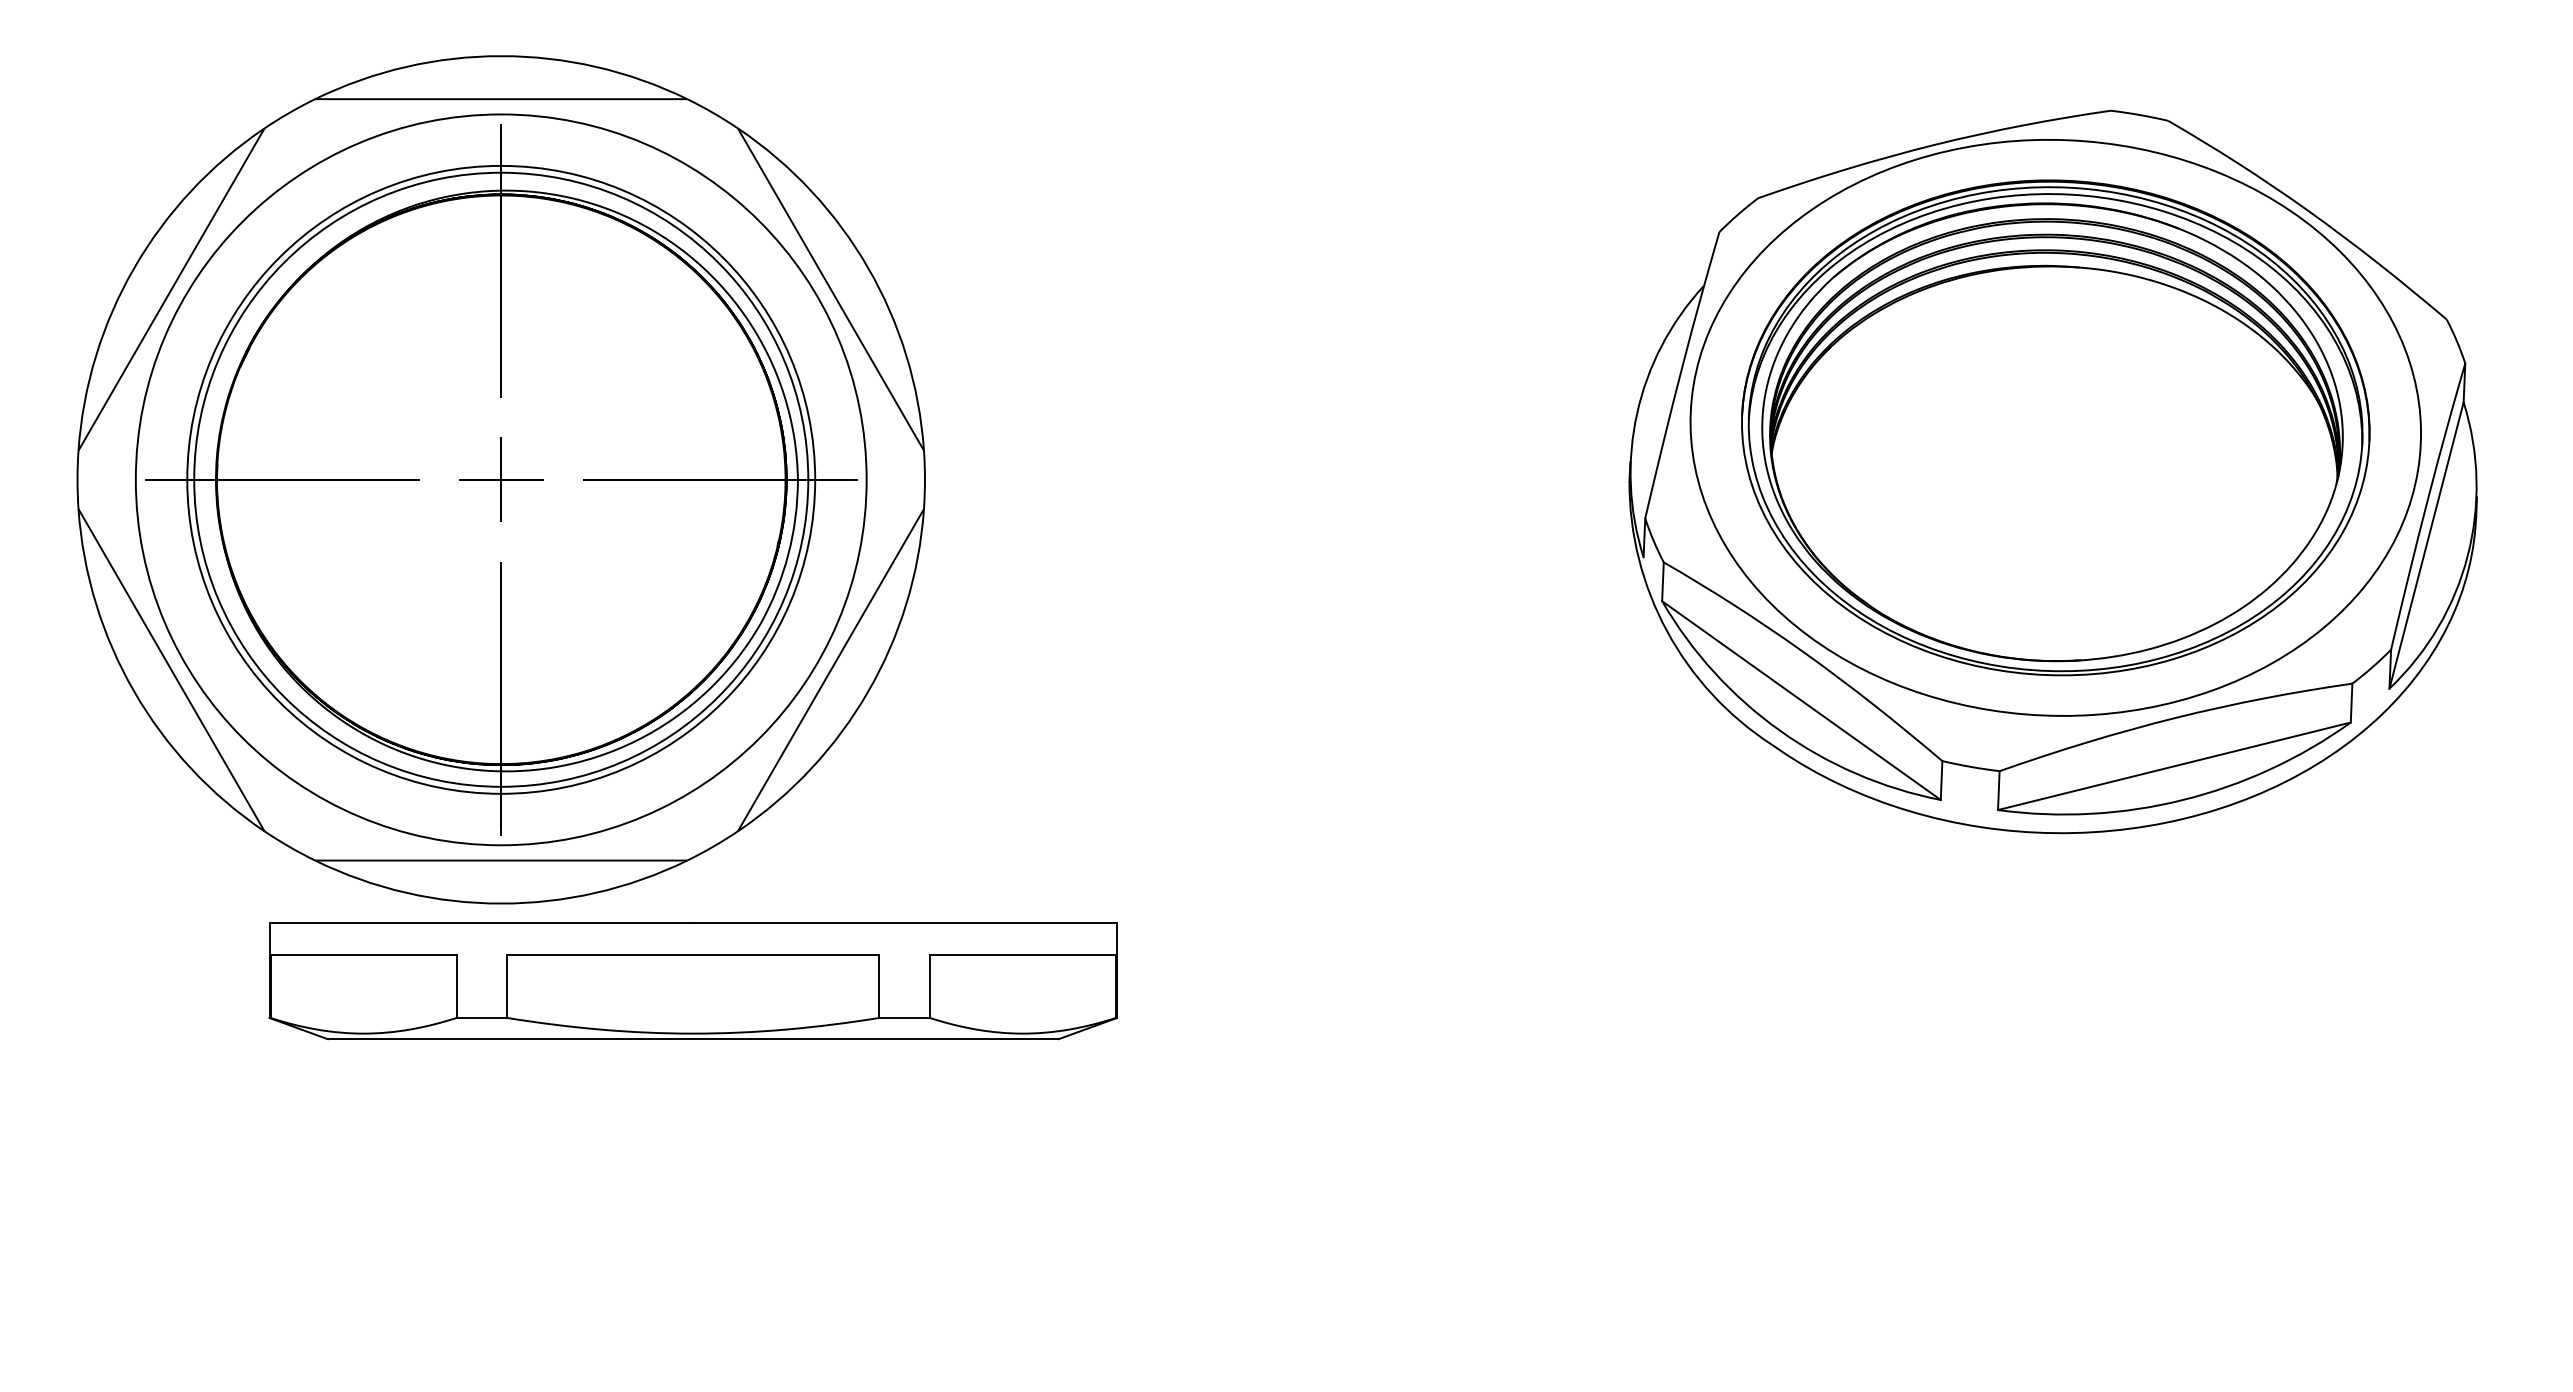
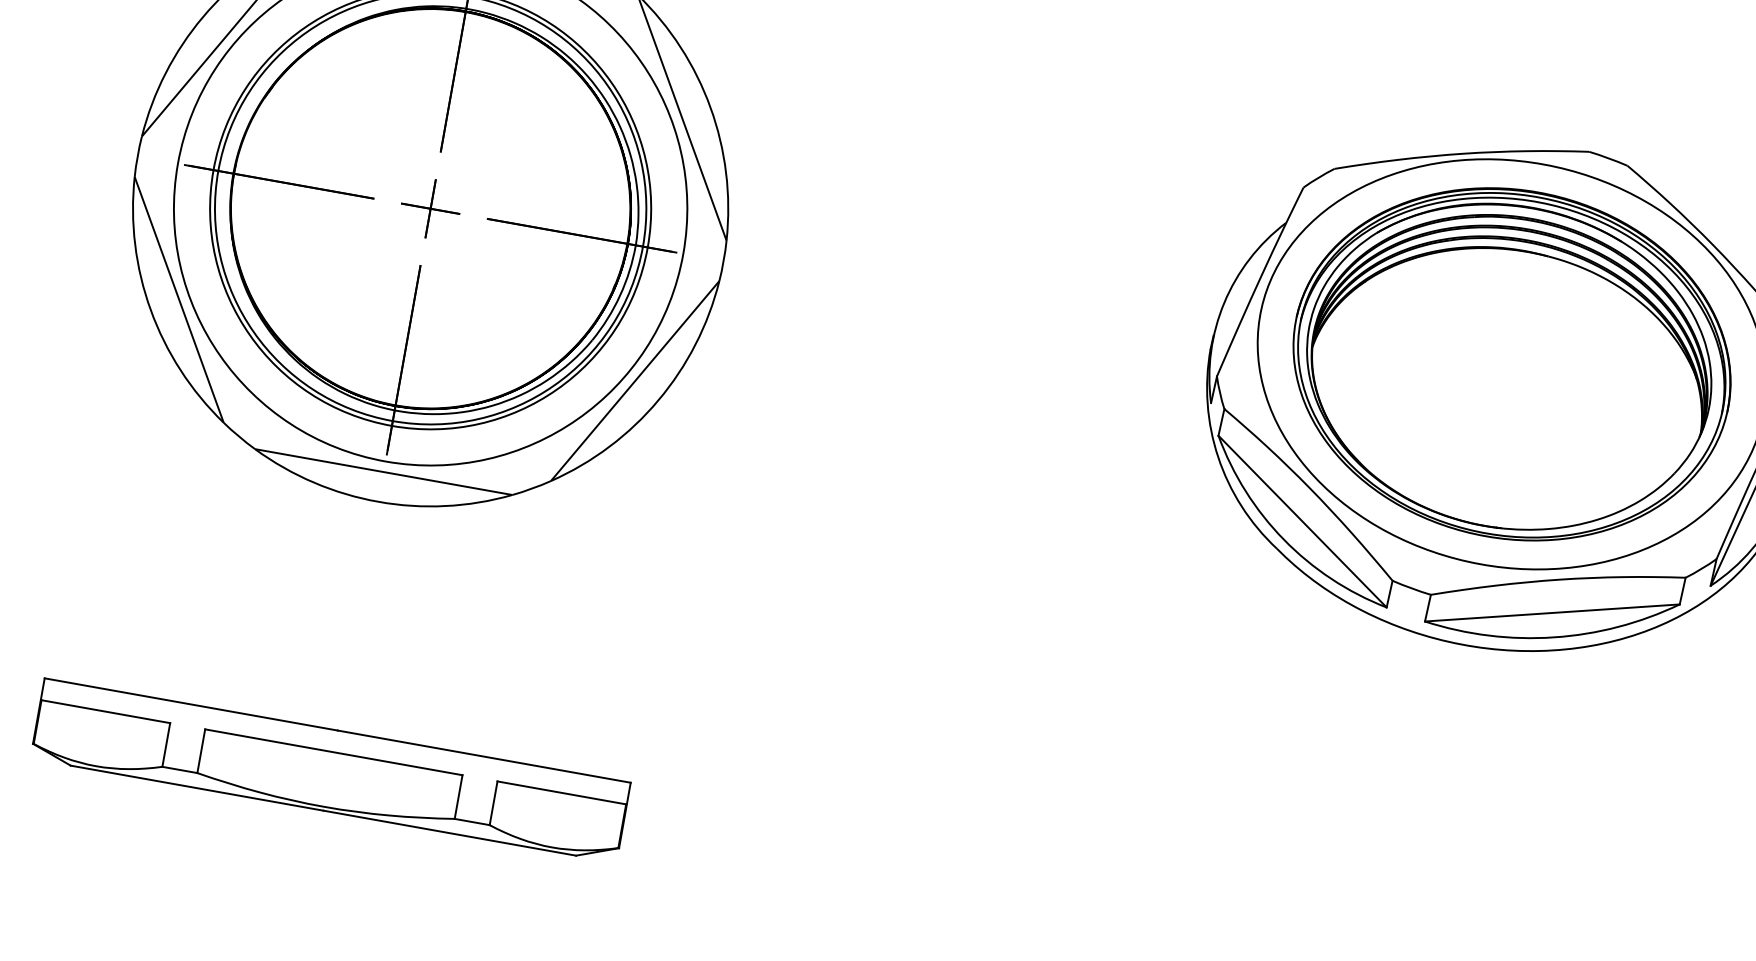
part: (692, 981) -> (330, 770), moved

